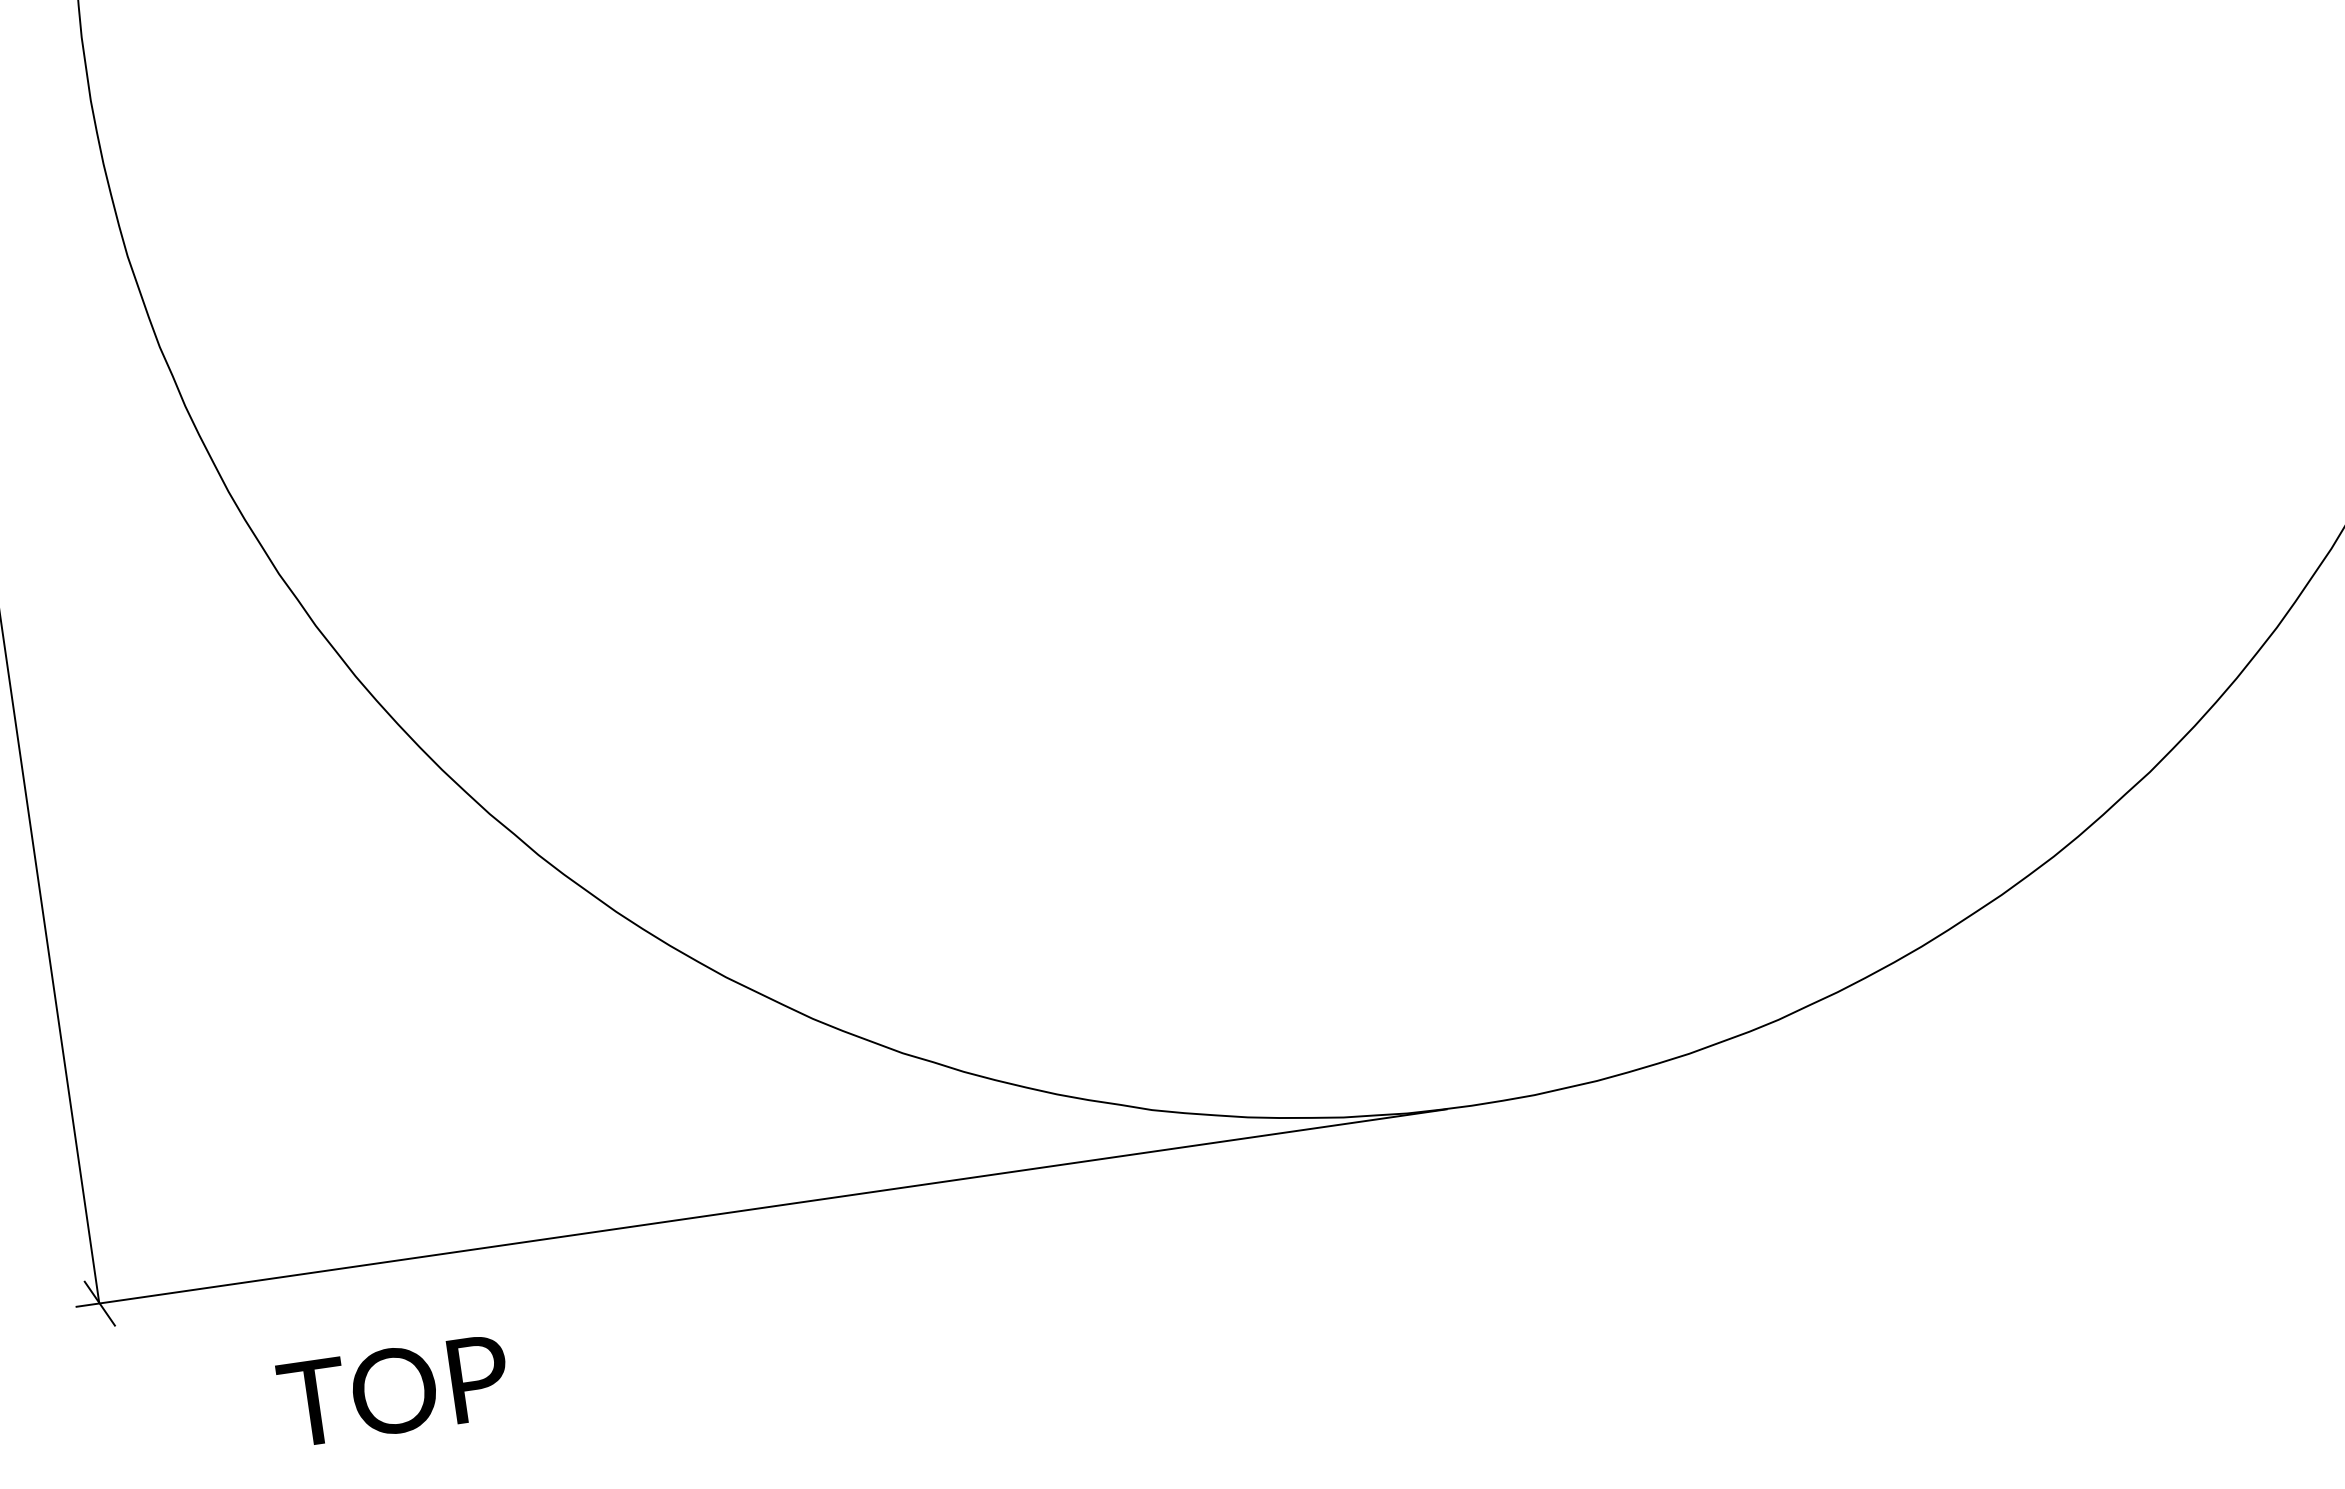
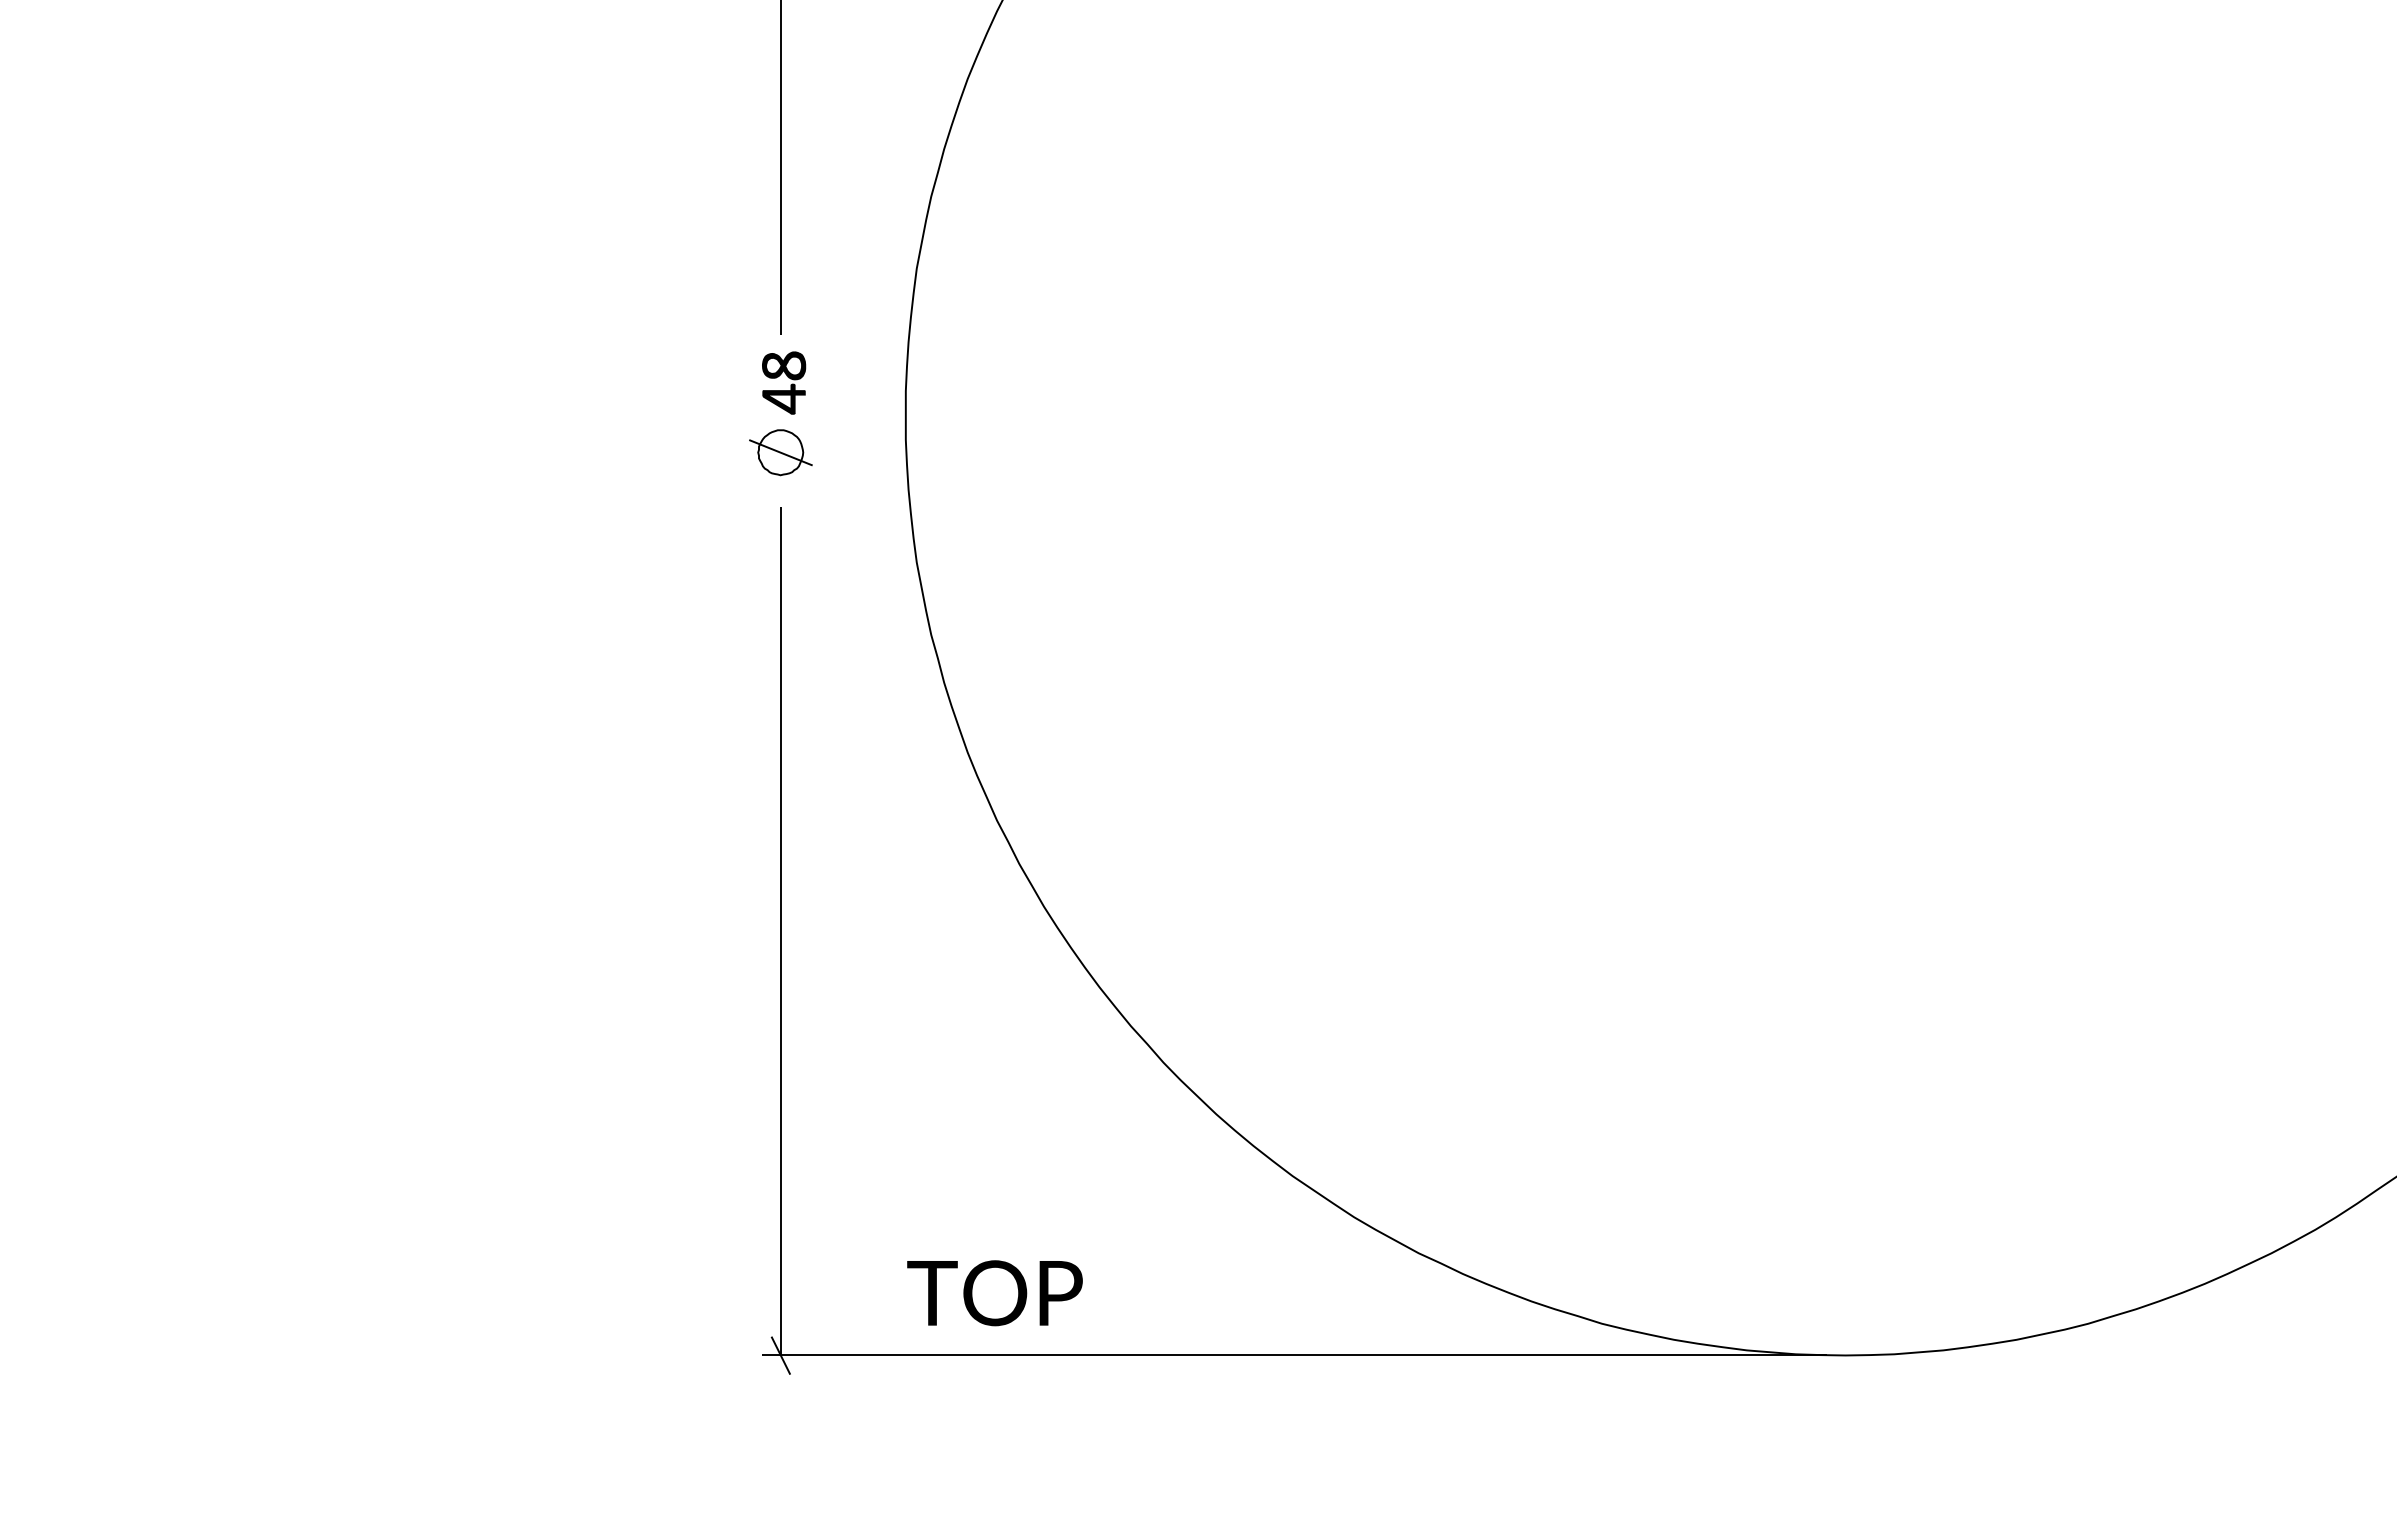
text: (393, 1391) -> (994, 1293), moved

